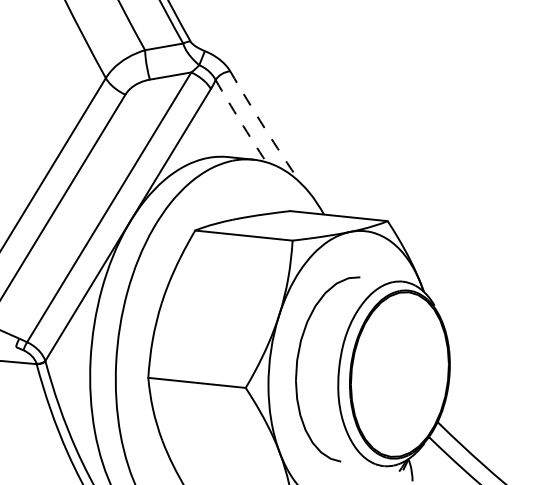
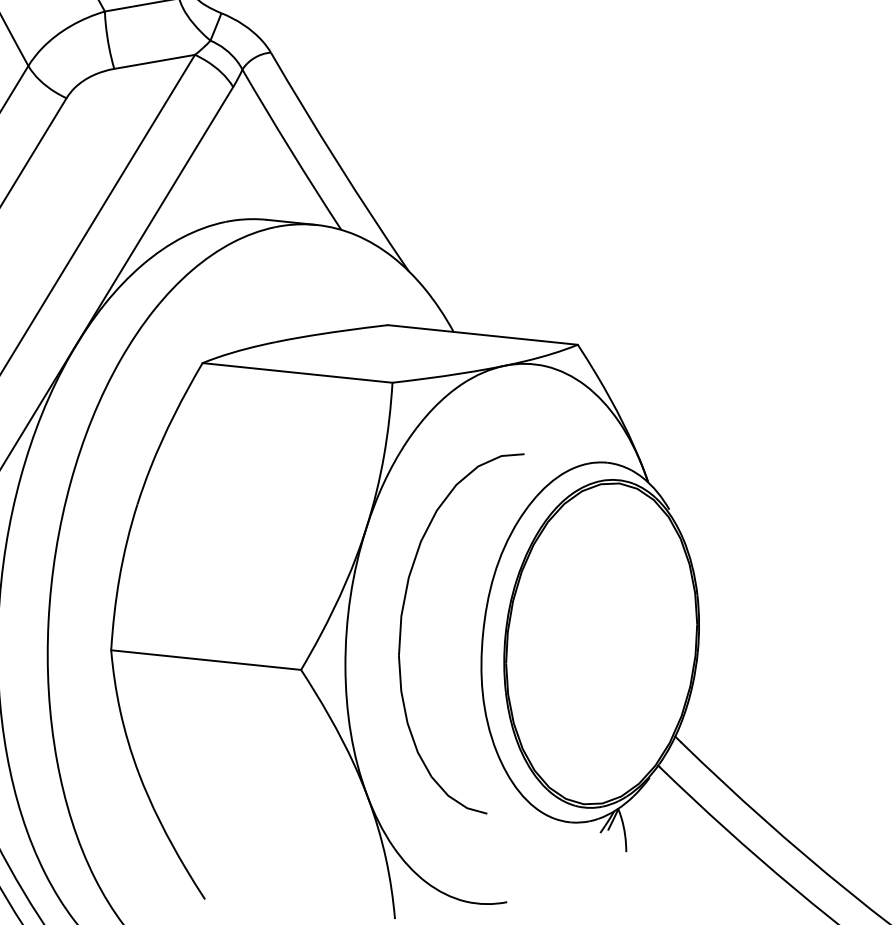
arc: (240, 121) -> (290, 150), dashed -> solid
arc: (264, 128) -> (337, 164), dashed -> solid

